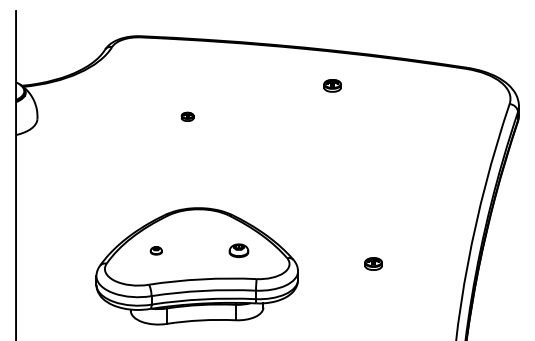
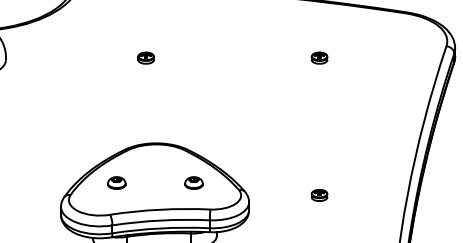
part: (332, 85) -> (319, 57), moved
part: (187, 116) -> (145, 57), size x1.43
part: (156, 250) -> (117, 182), size x1.67

